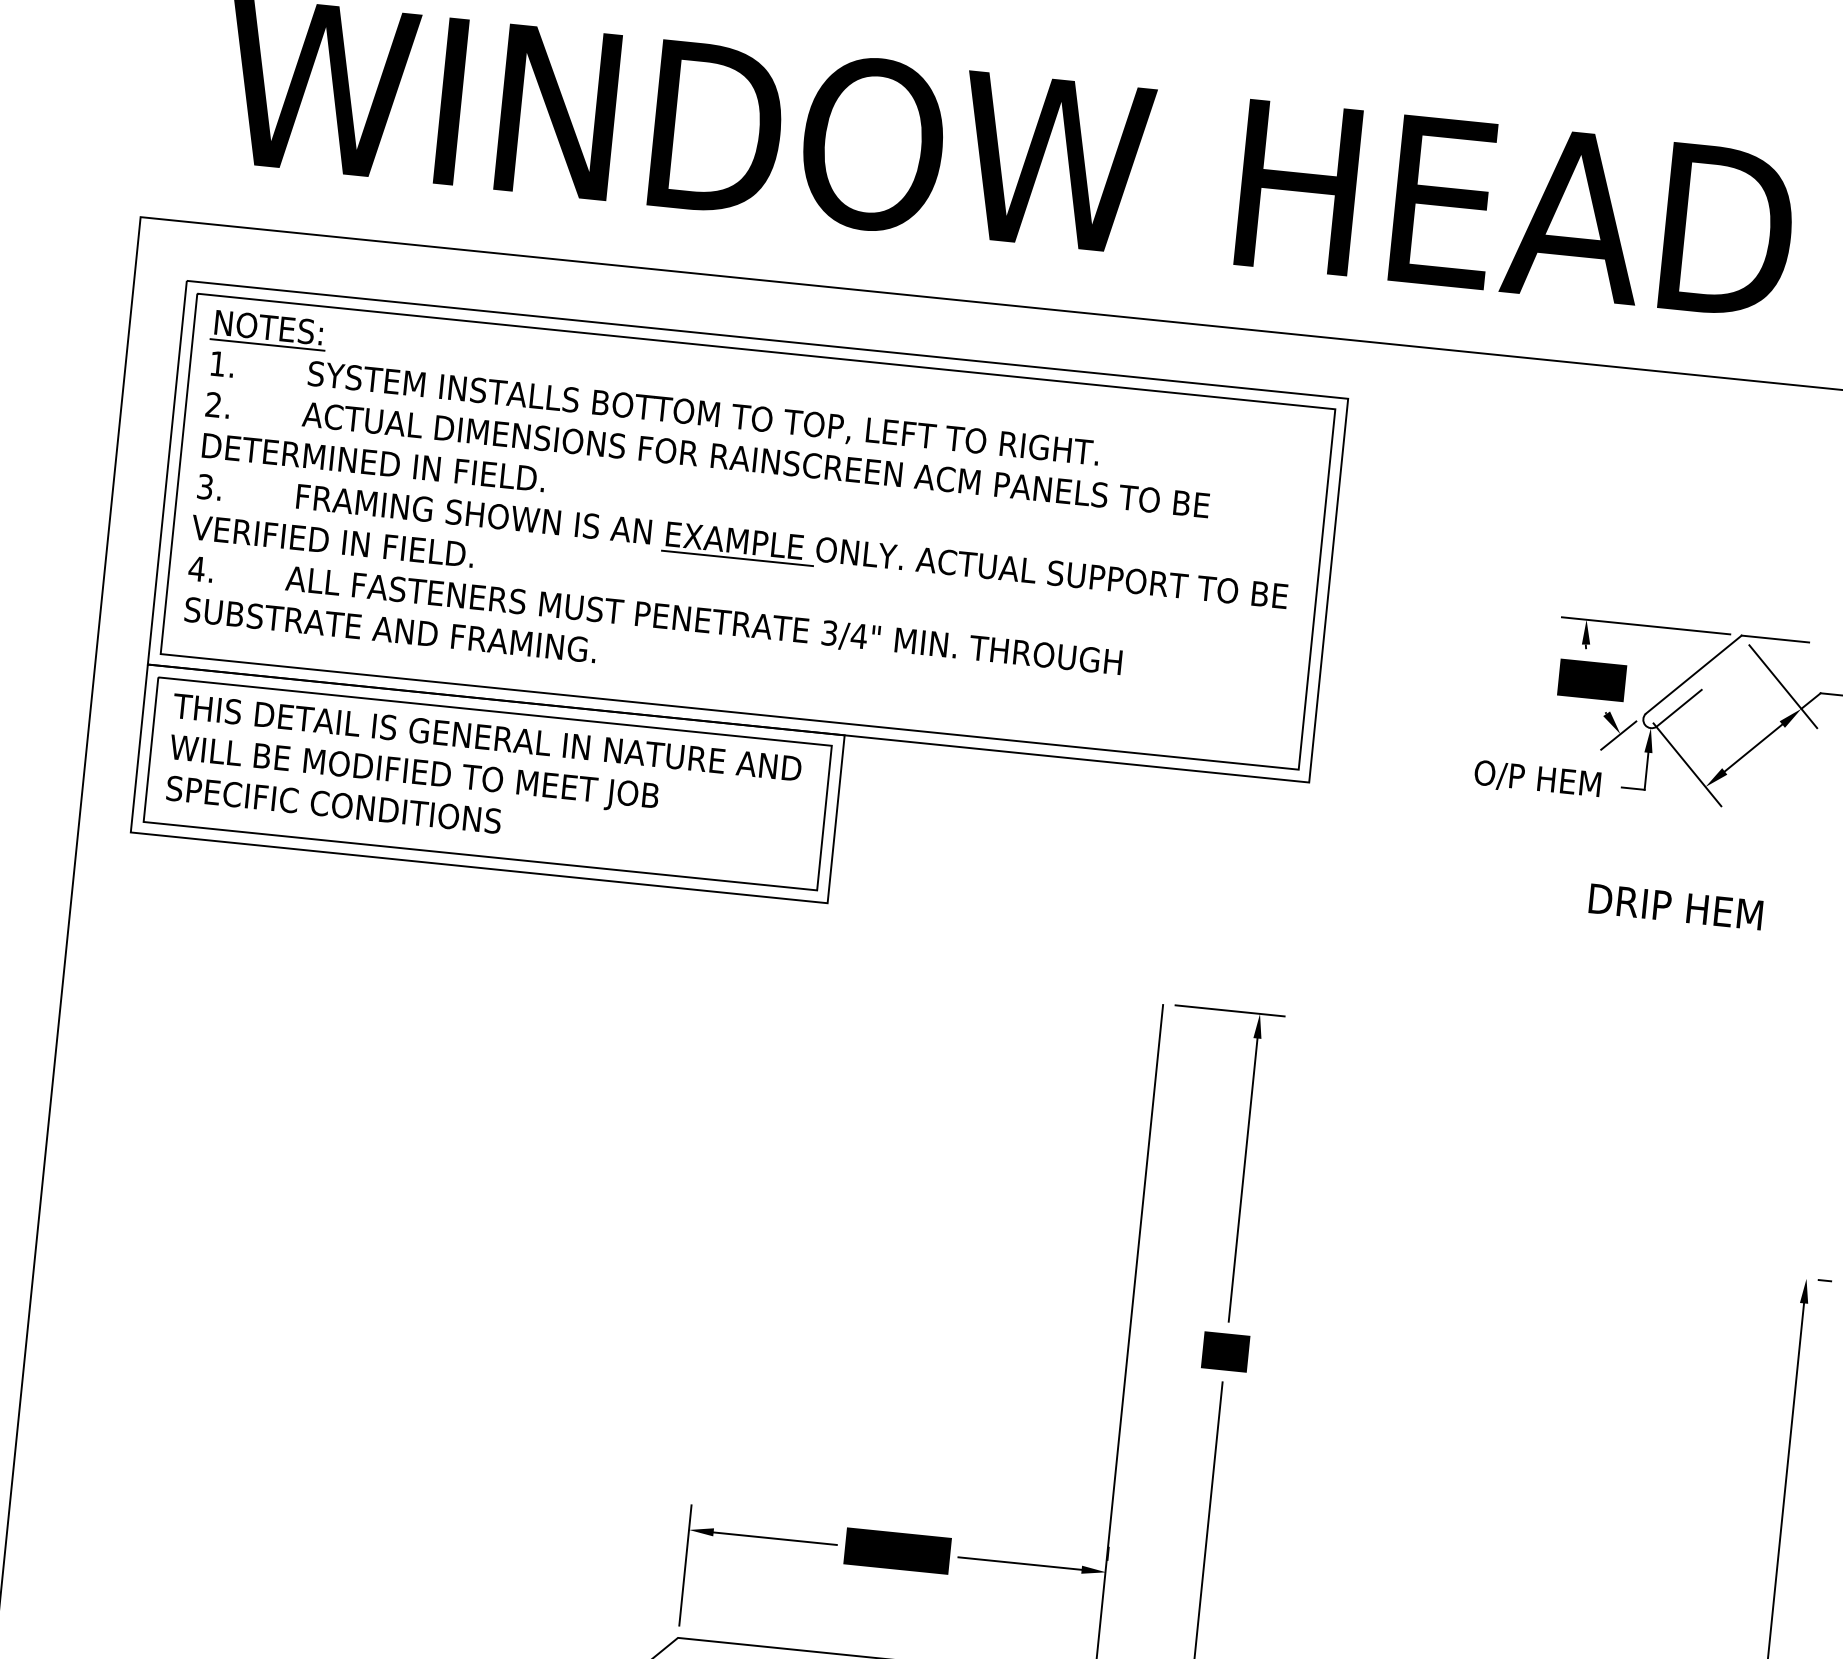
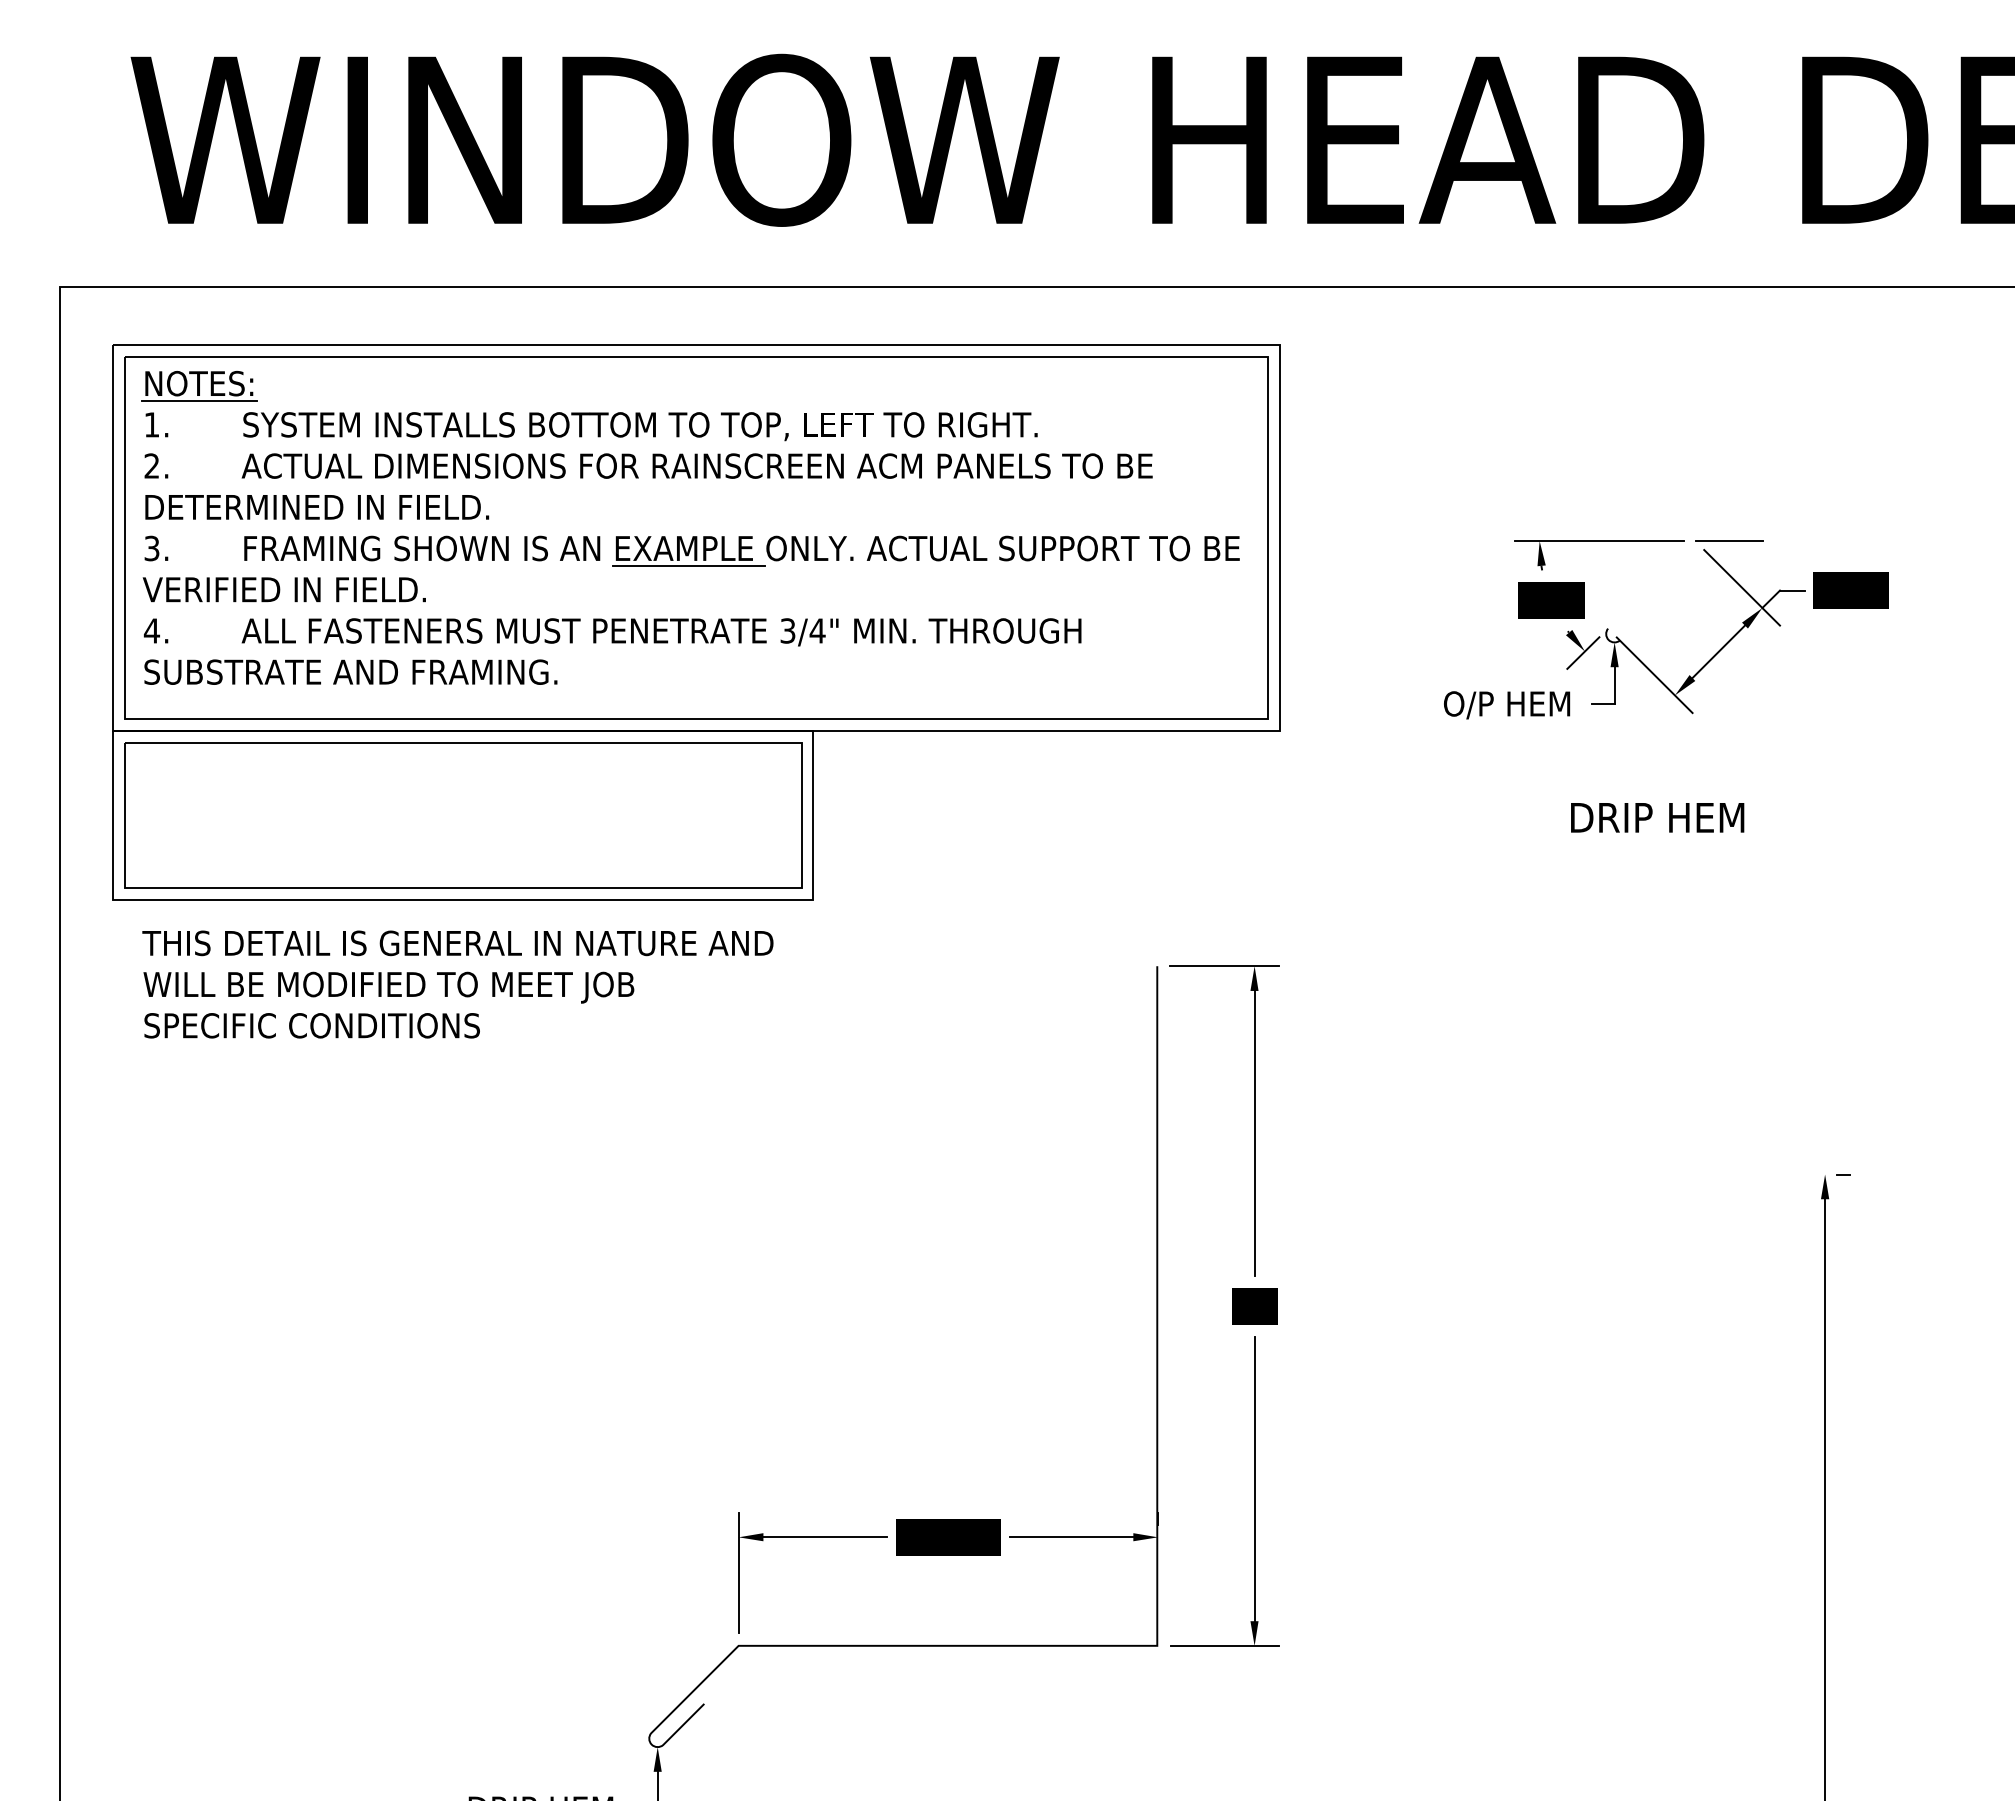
line: (1693, 674) -> (1651, 584), removed
line: (1678, 707) -> (1640, 619), removed
text: (482, 778) -> (457, 984), moved

